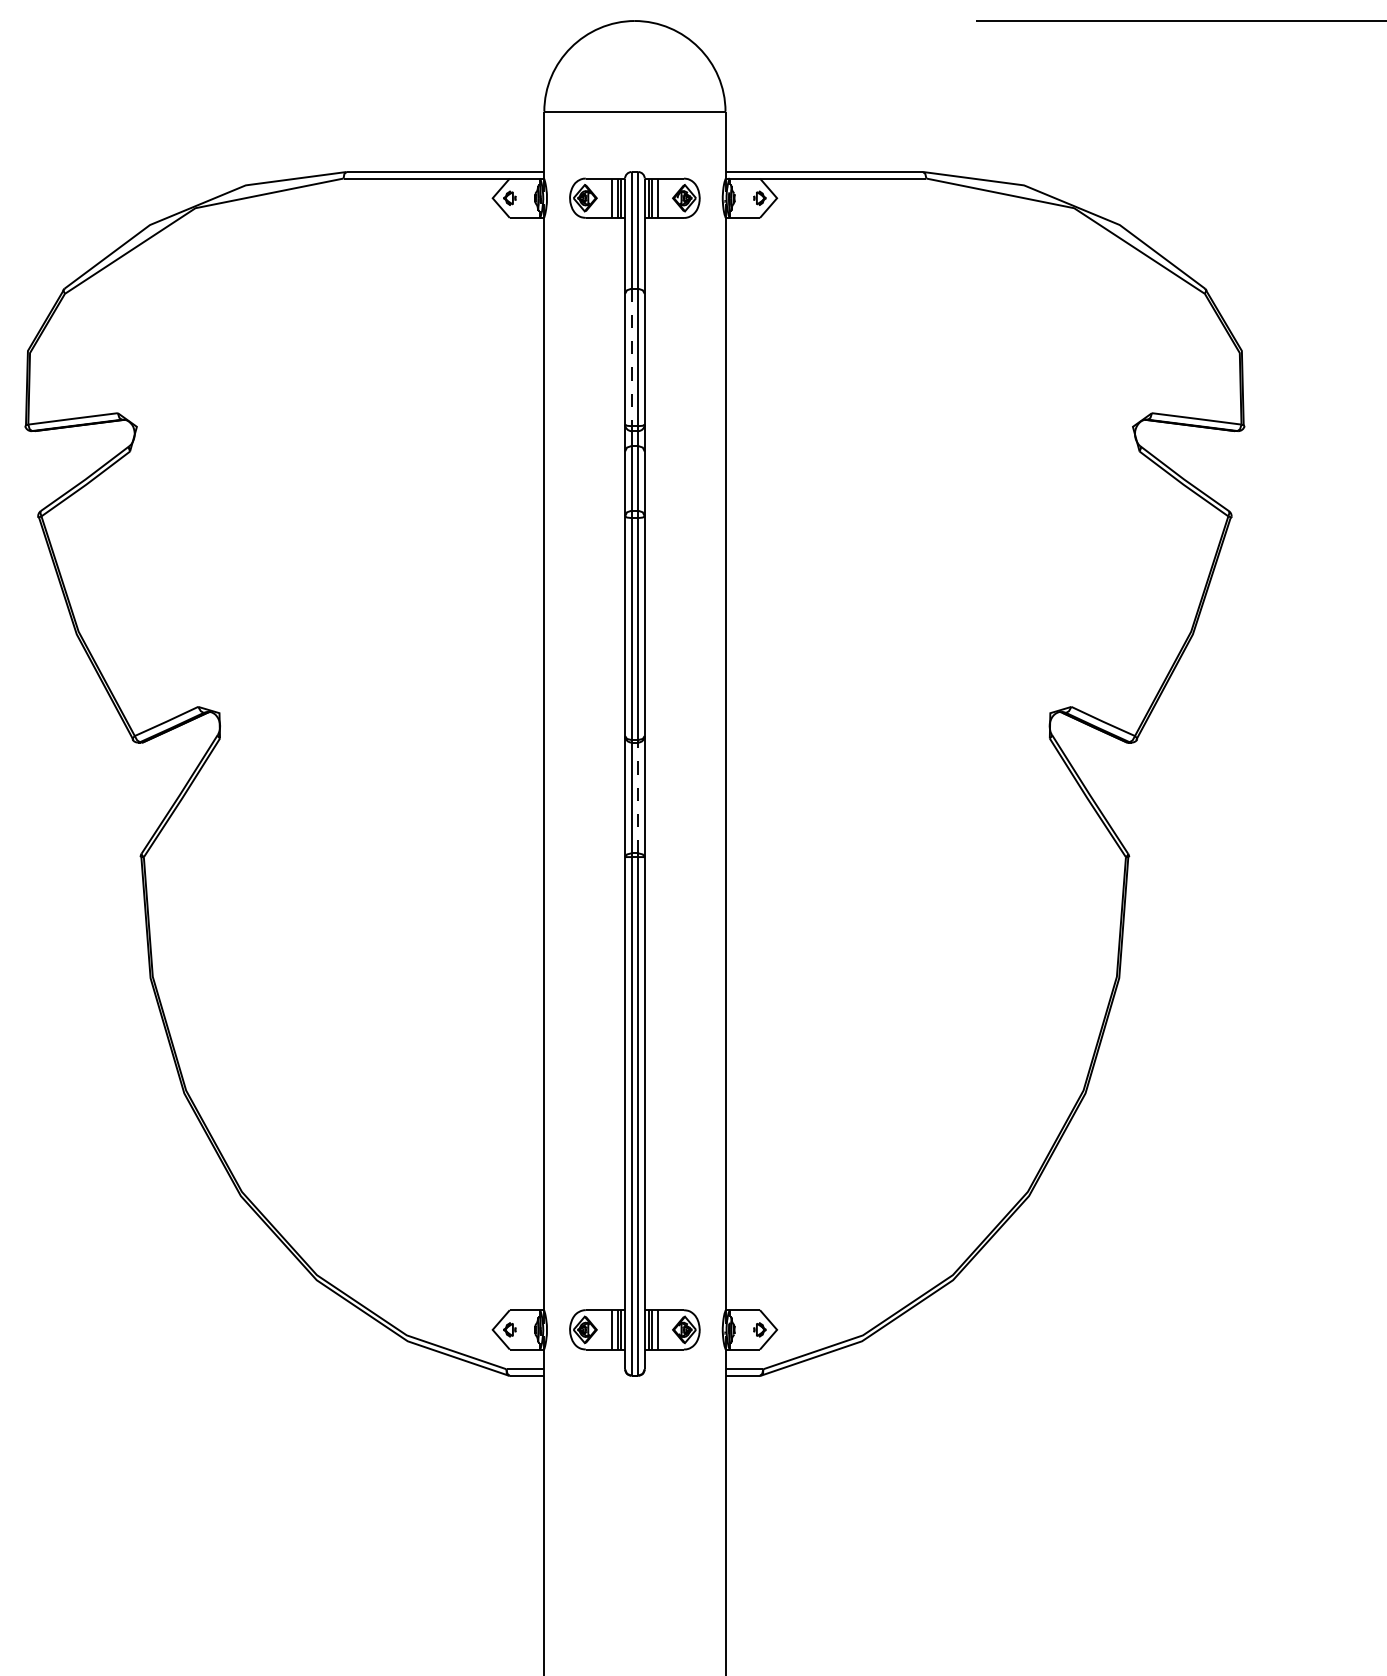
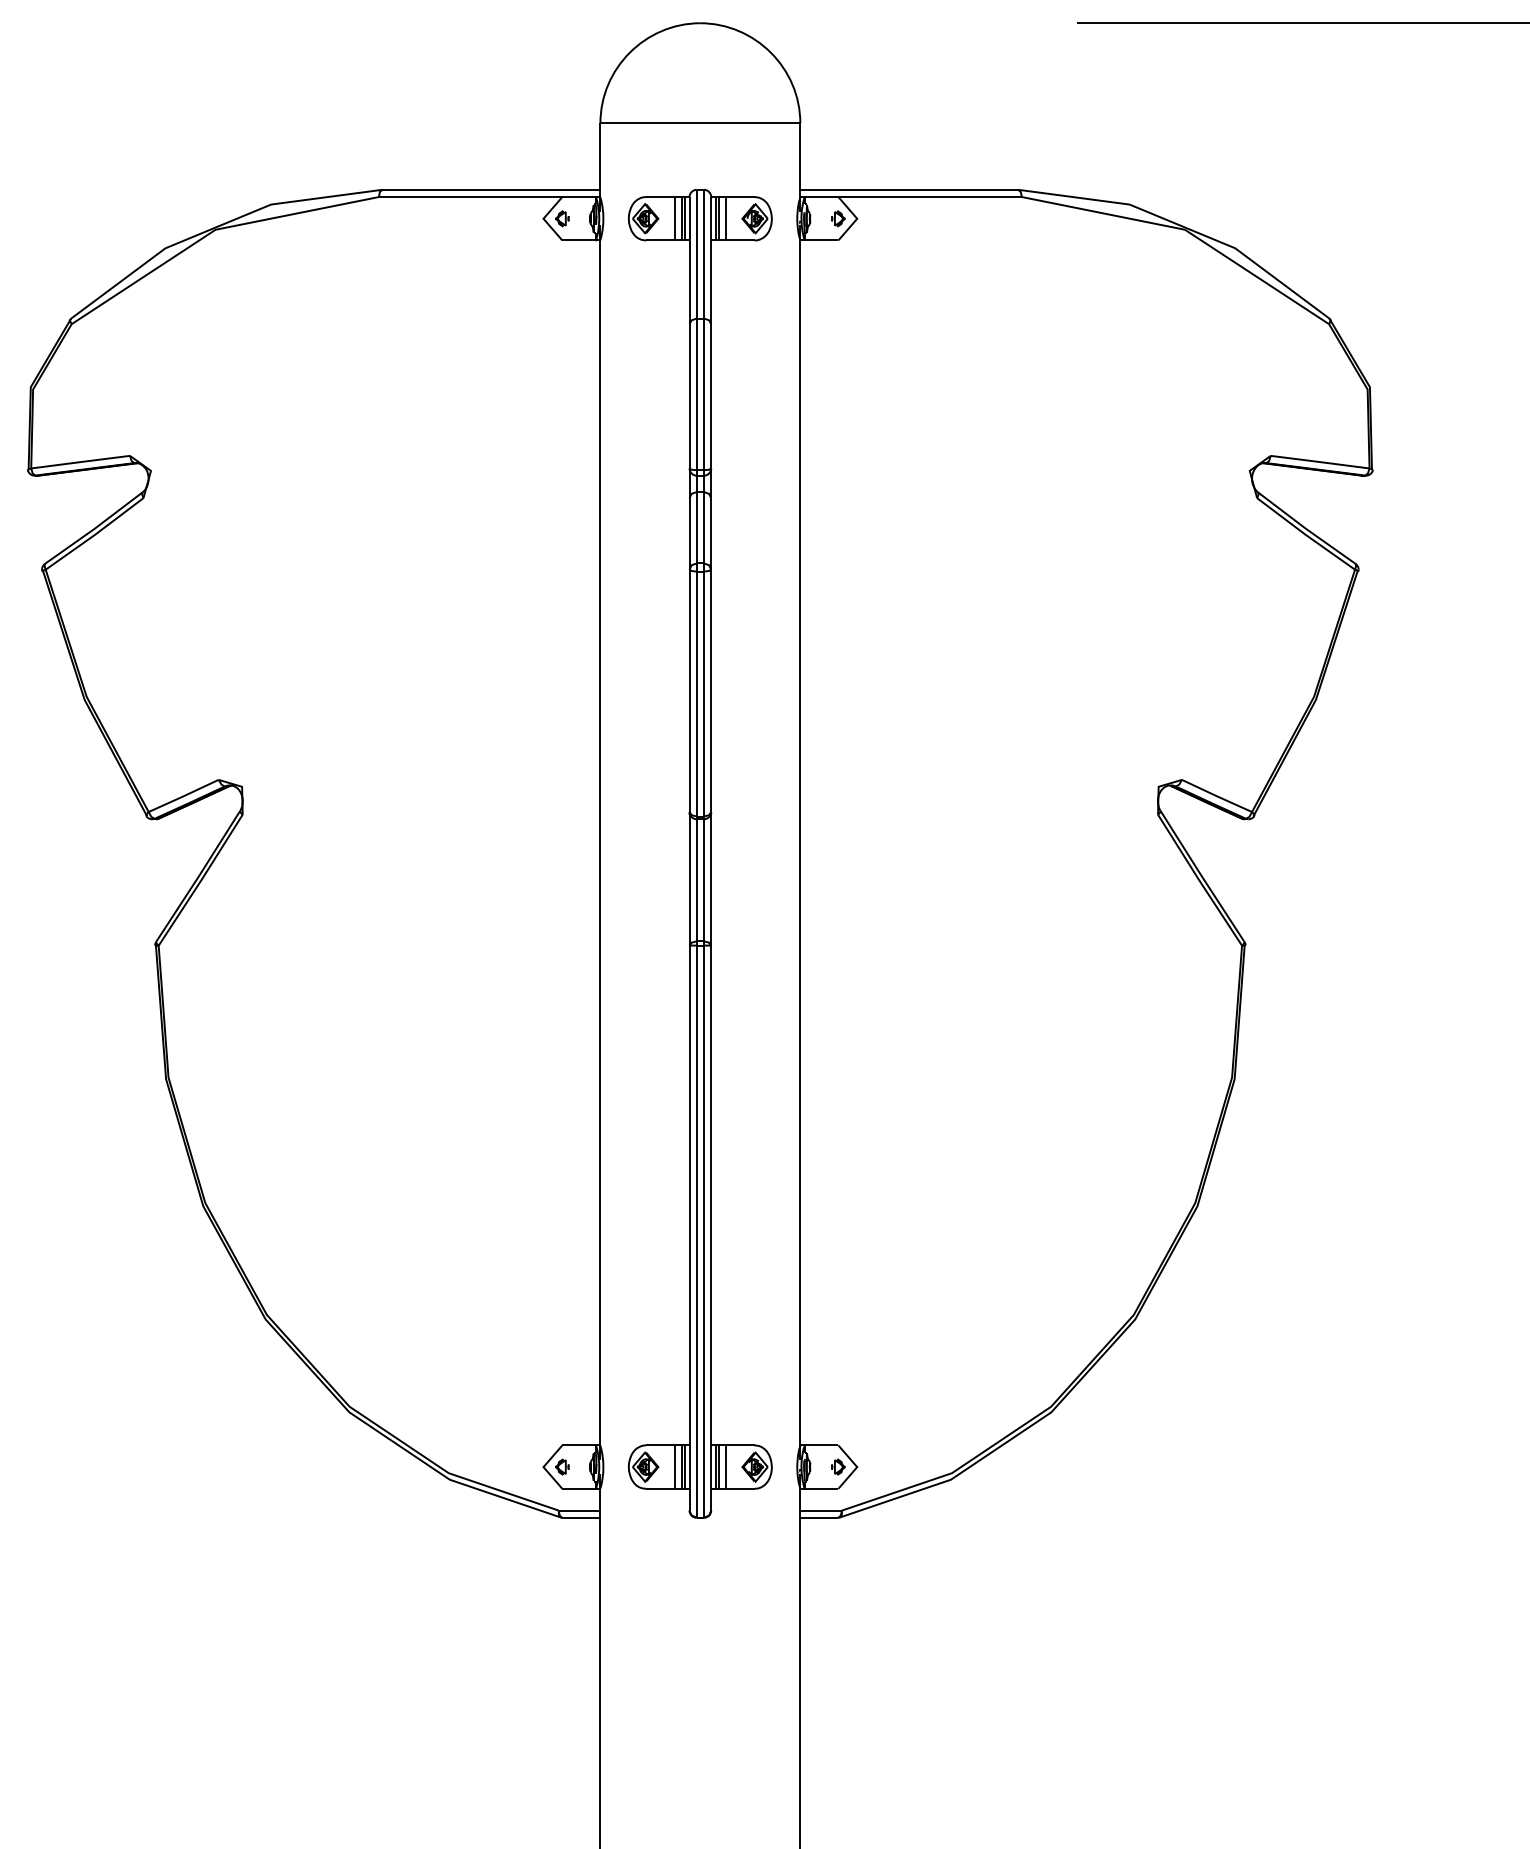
line: (631, 357) -> (696, 394), dashed -> solid
line: (638, 798) -> (704, 880), dashed -> solid

